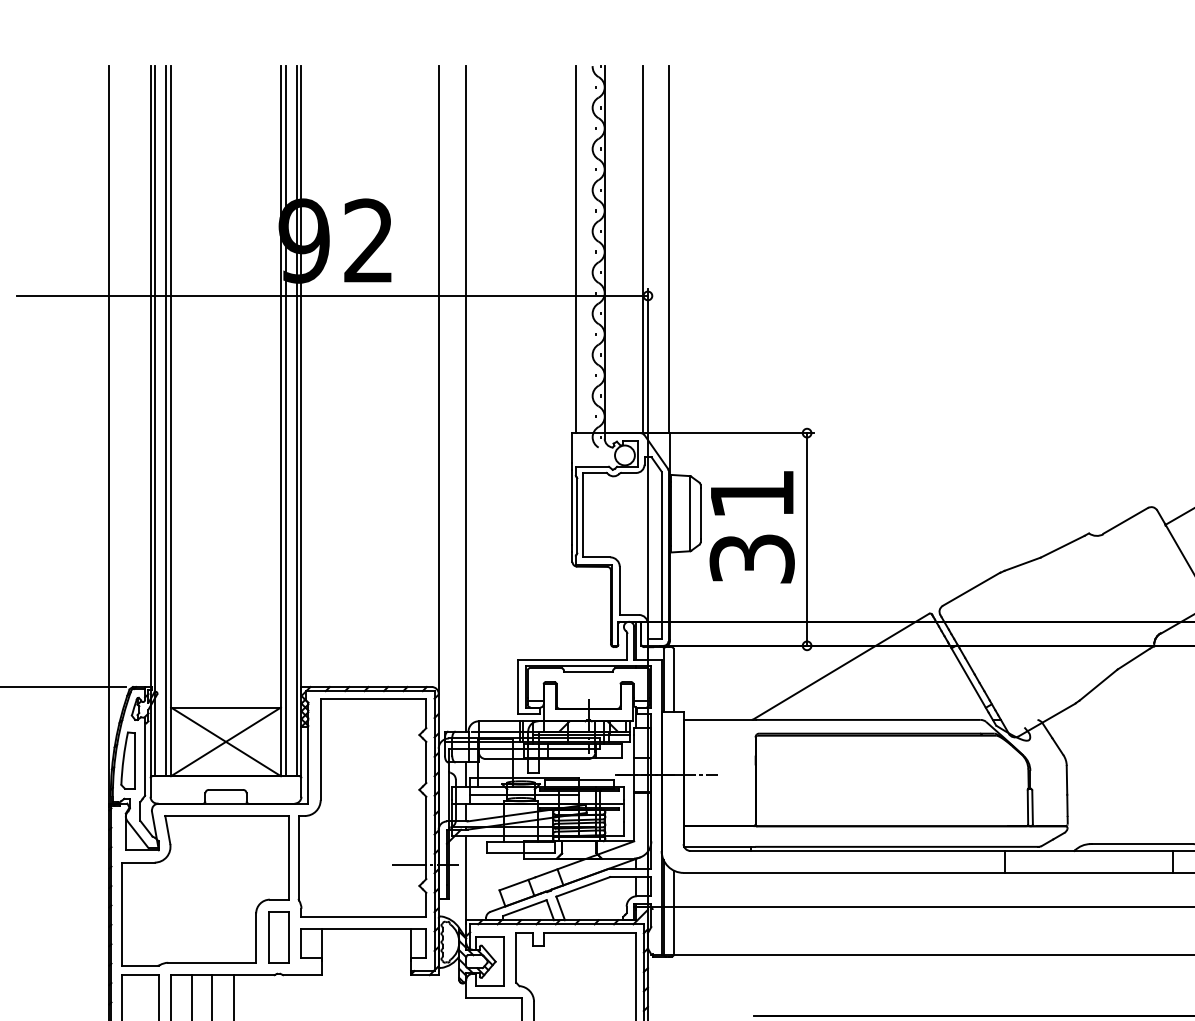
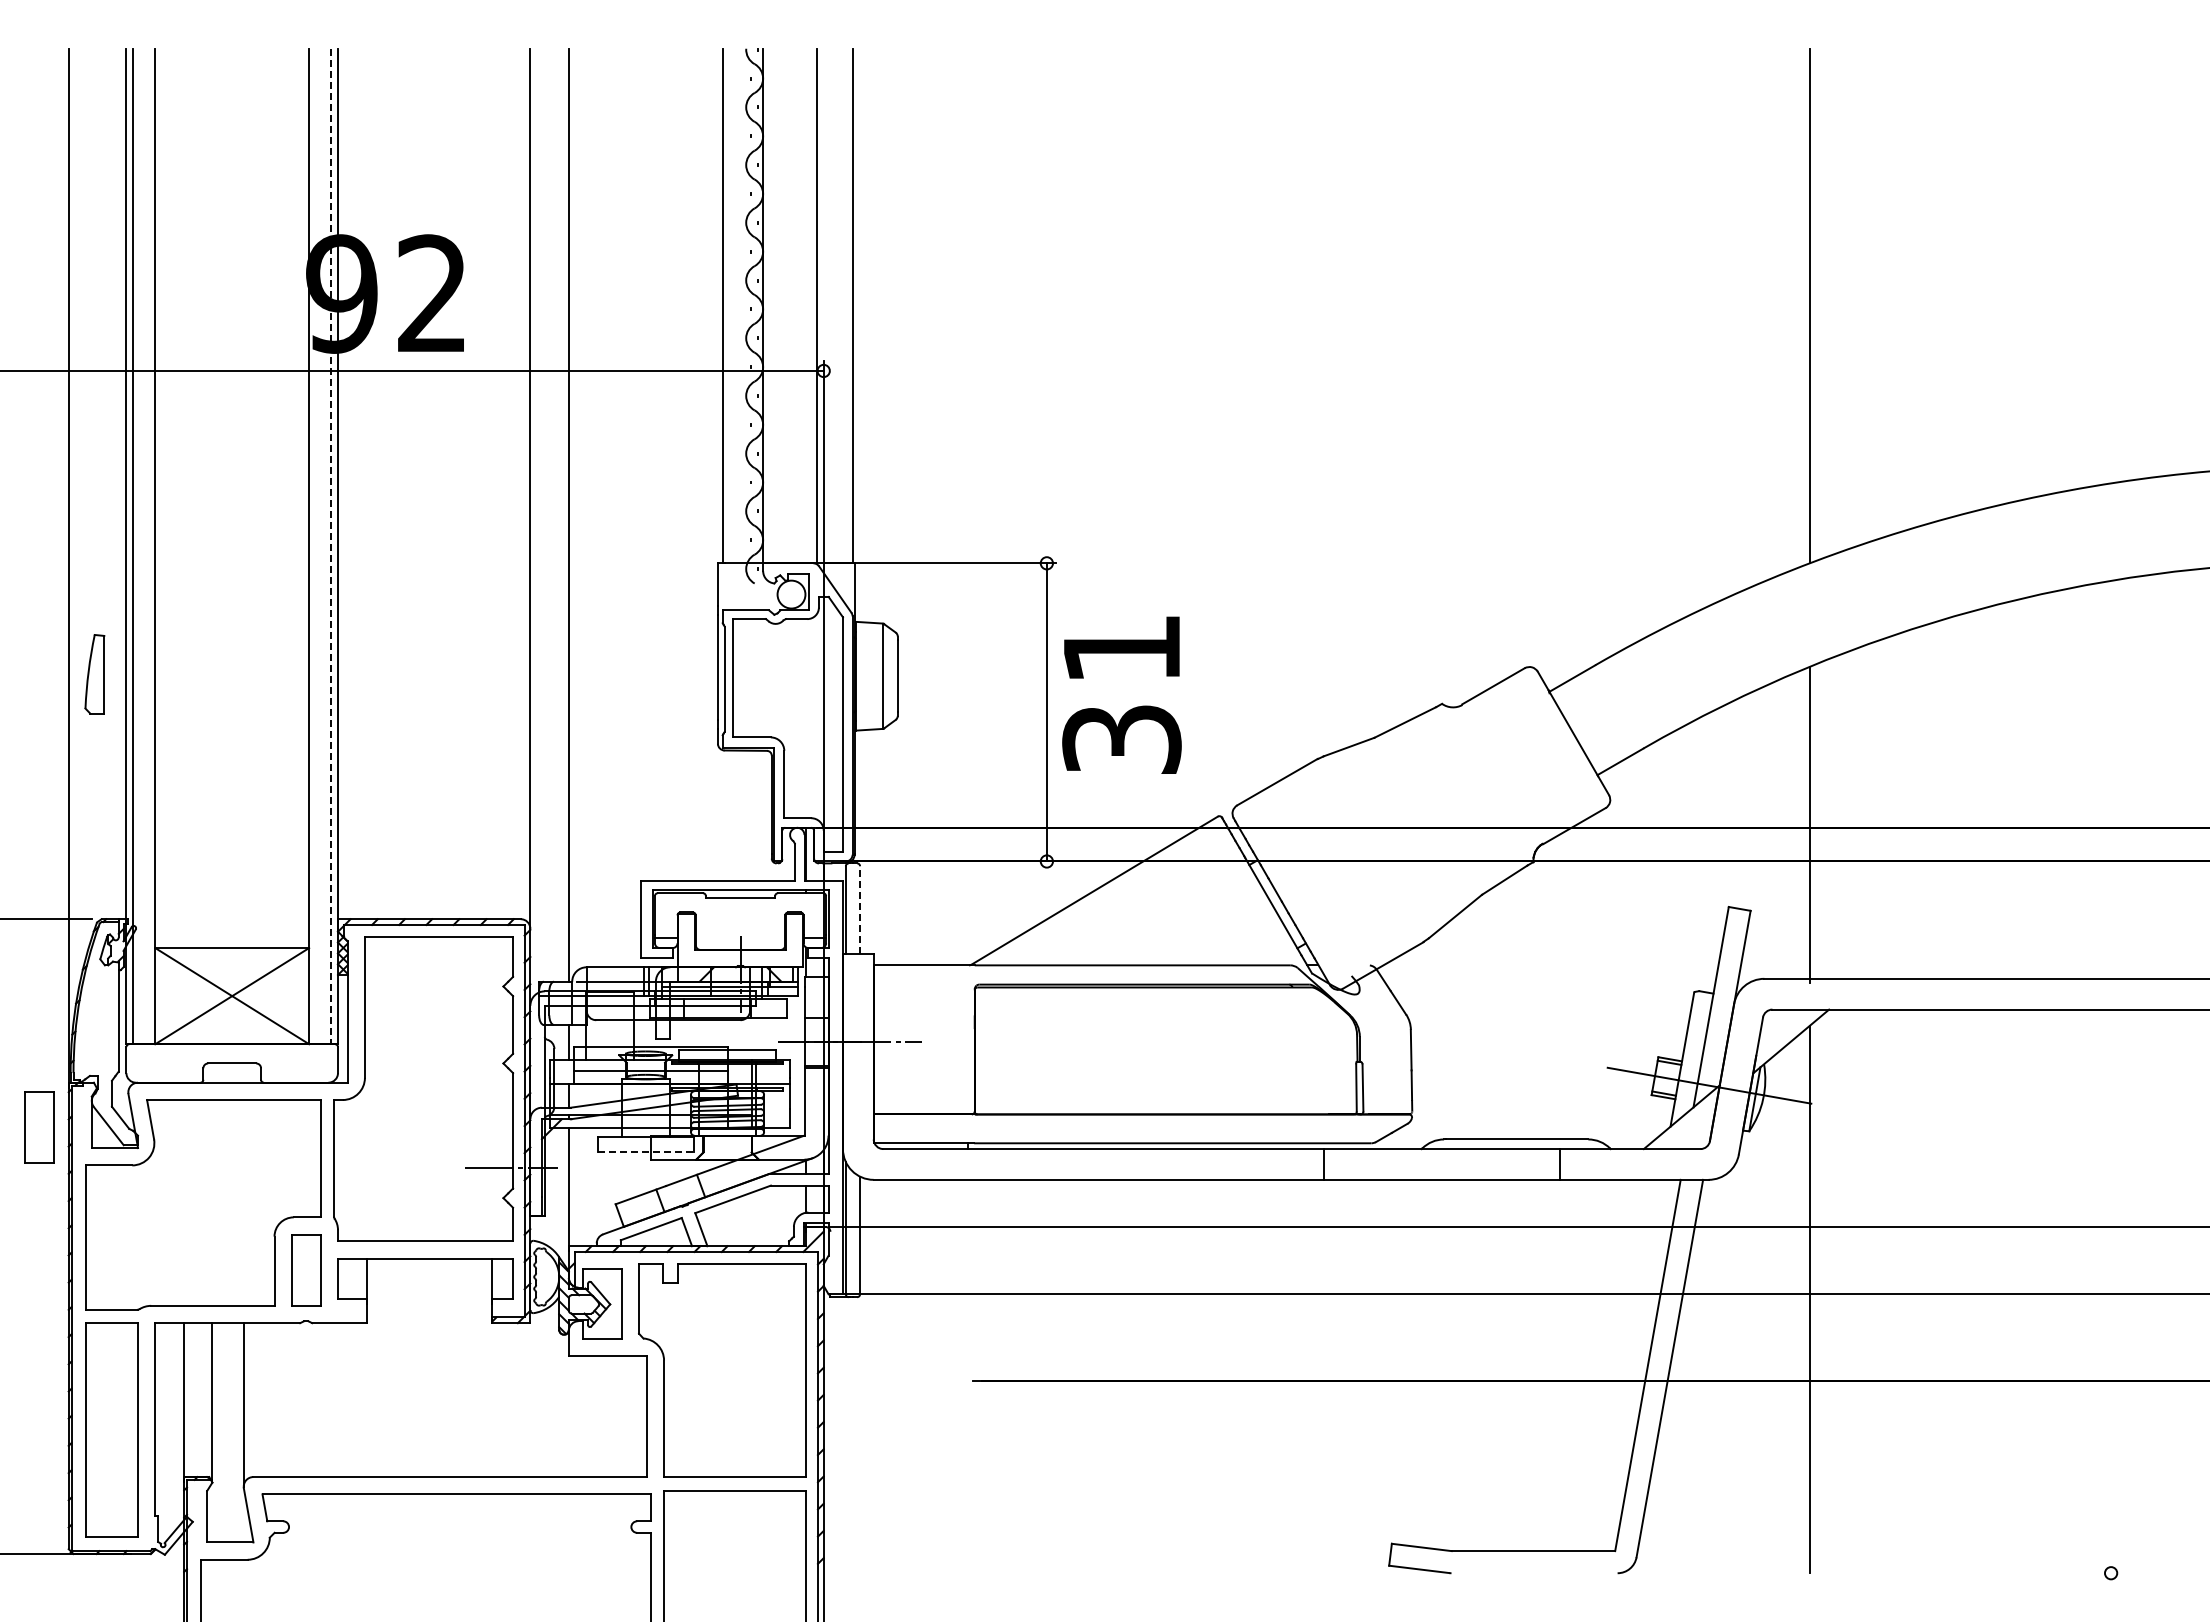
line: (166, 421) -> (148, 546), removed
line: (285, 421) -> (315, 546), removed
line: (296, 421) -> (331, 546), solid -> dashed
text: (751, 526) -> (1121, 694), moved
line: (674, 680) -> (860, 910), solid -> dashed
part: (127, 760) -> (94, 674), moved
part: (88, 835) -> (39, 1127), added
line: (521, 852) -> (646, 1151), solid -> dashed

